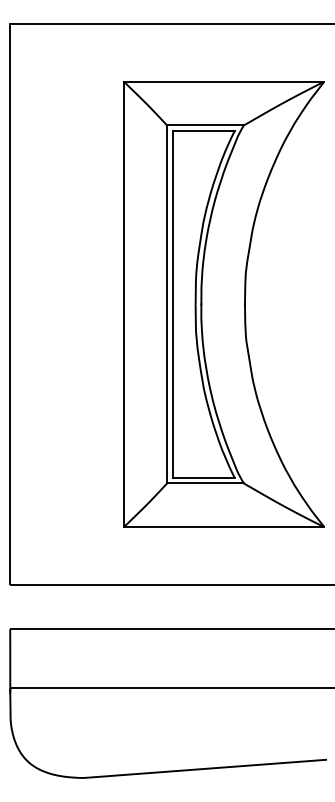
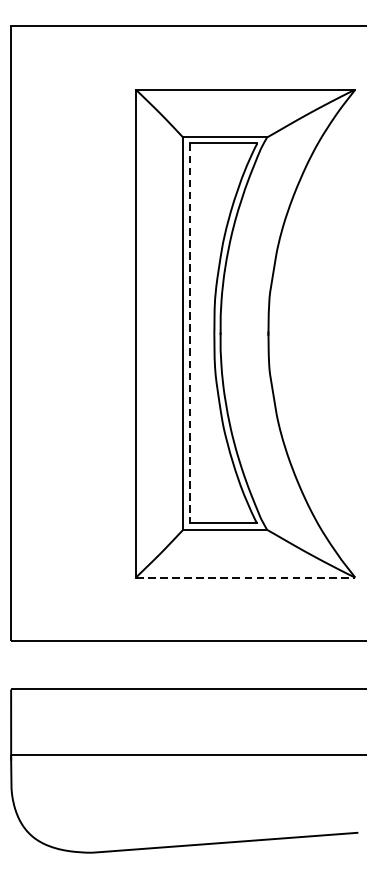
line: (173, 304) -> (190, 333), solid -> dashed
line: (224, 526) -> (245, 577), solid -> dashed

